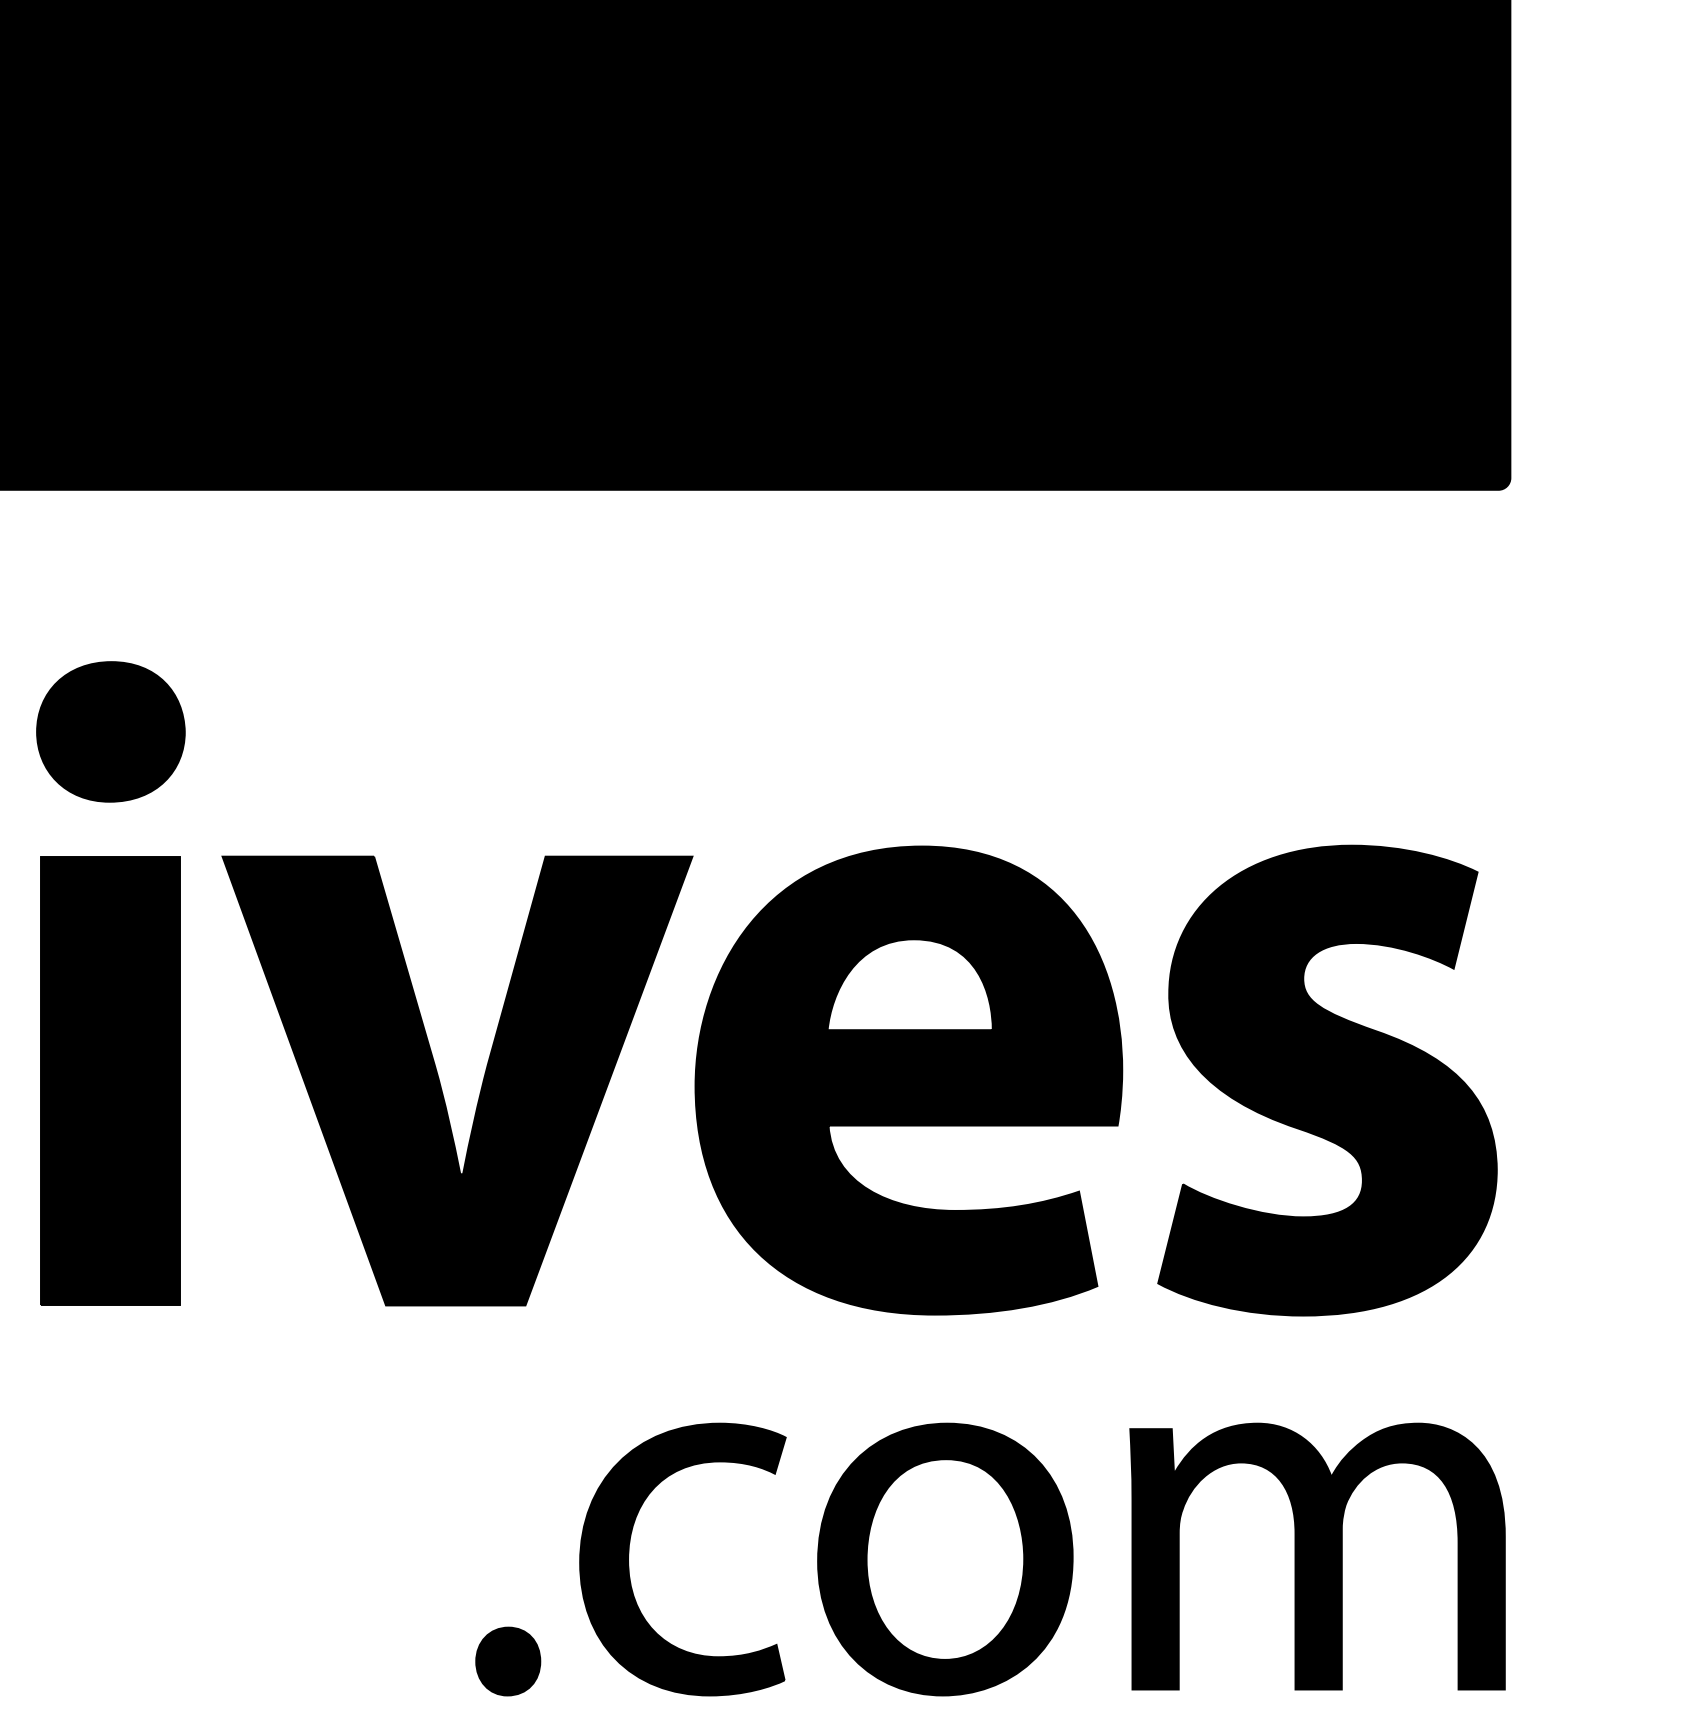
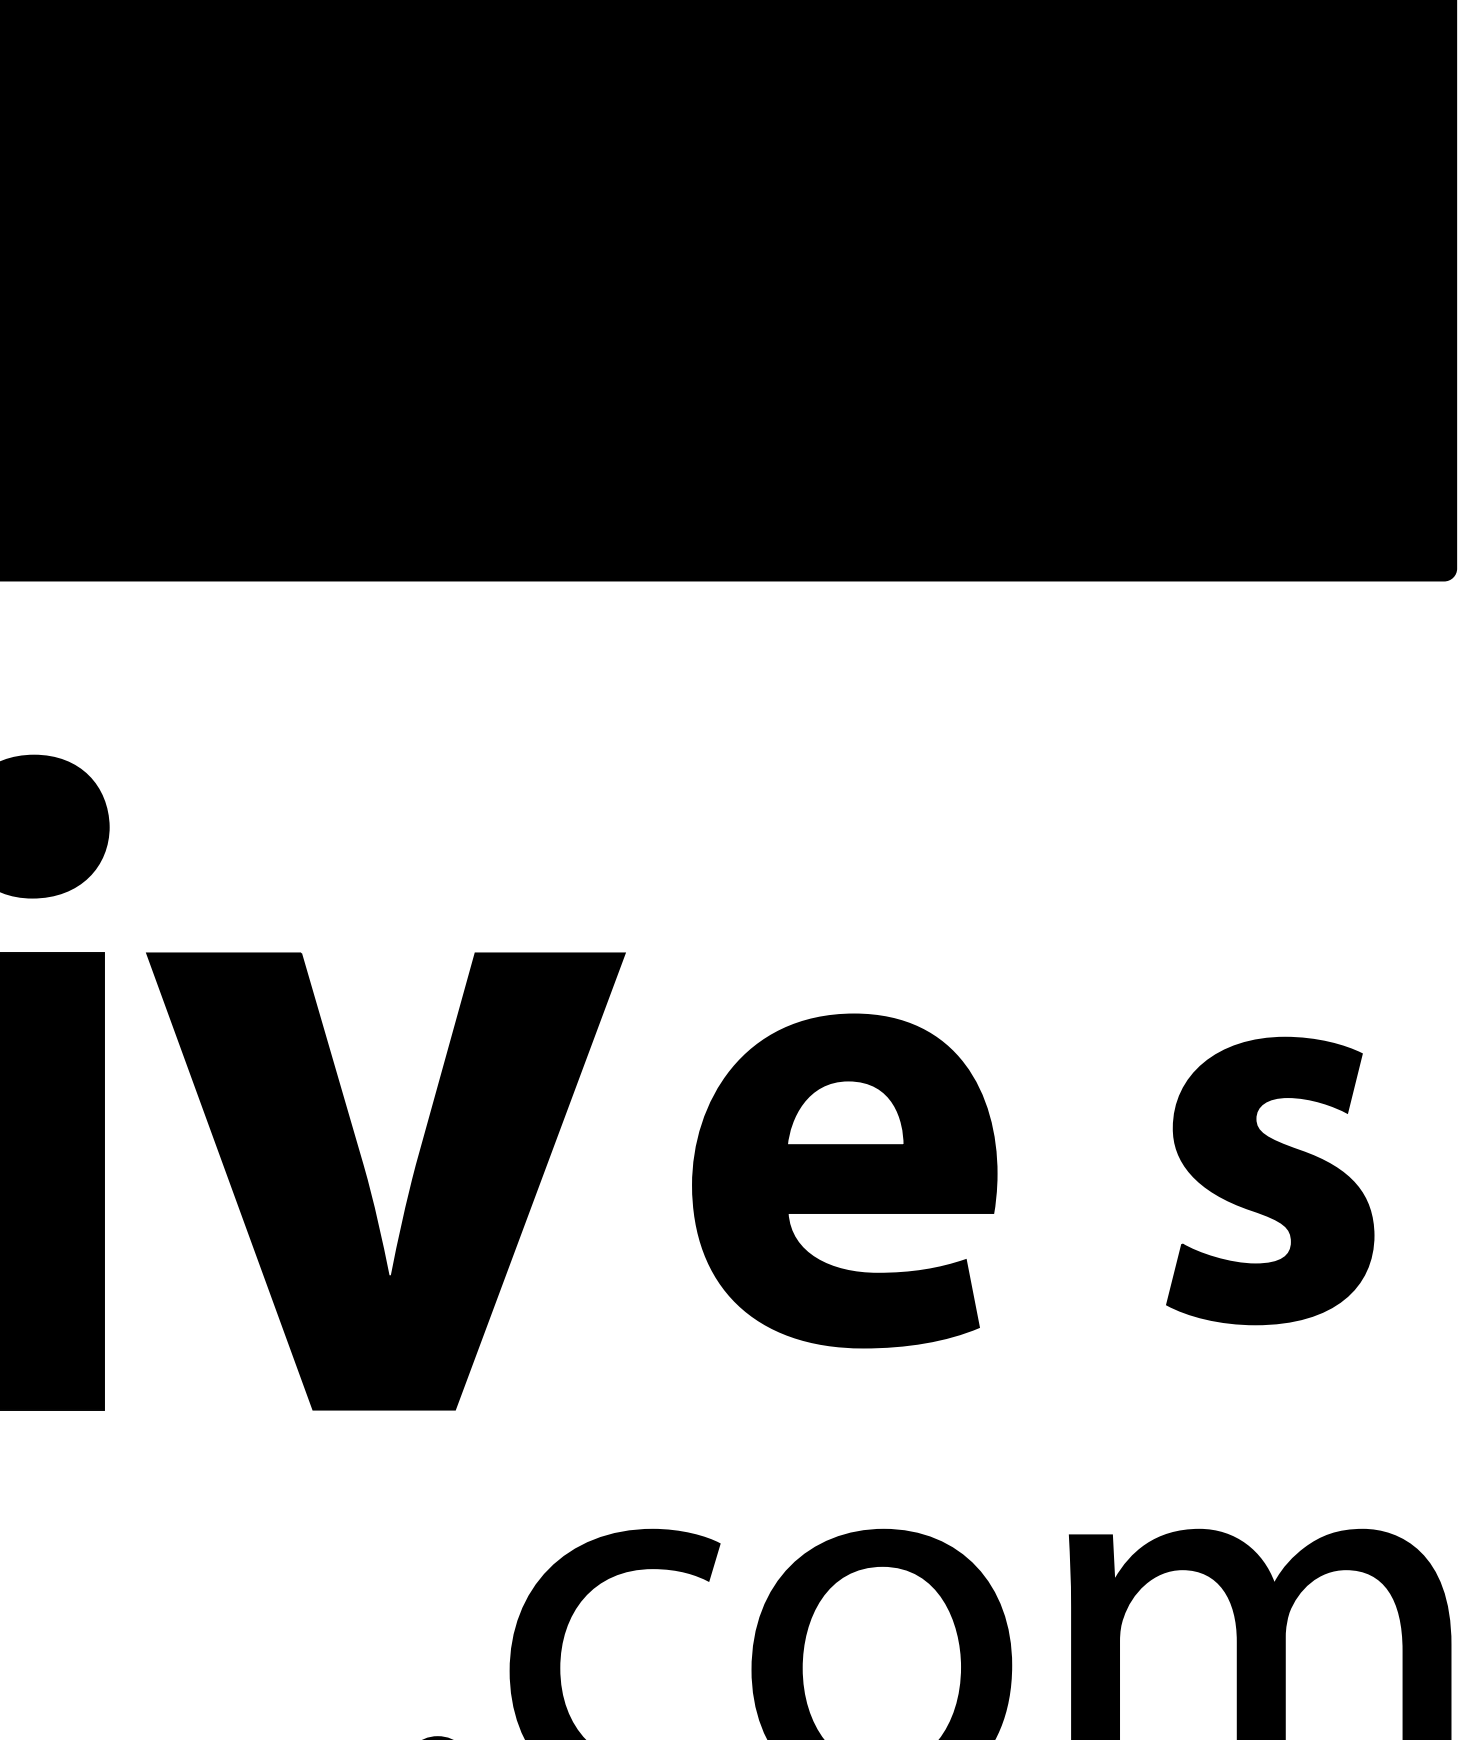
part: (908, 1080) -> (844, 1180), size x0.7
part: (1327, 1080) -> (1270, 1180), size x0.6

